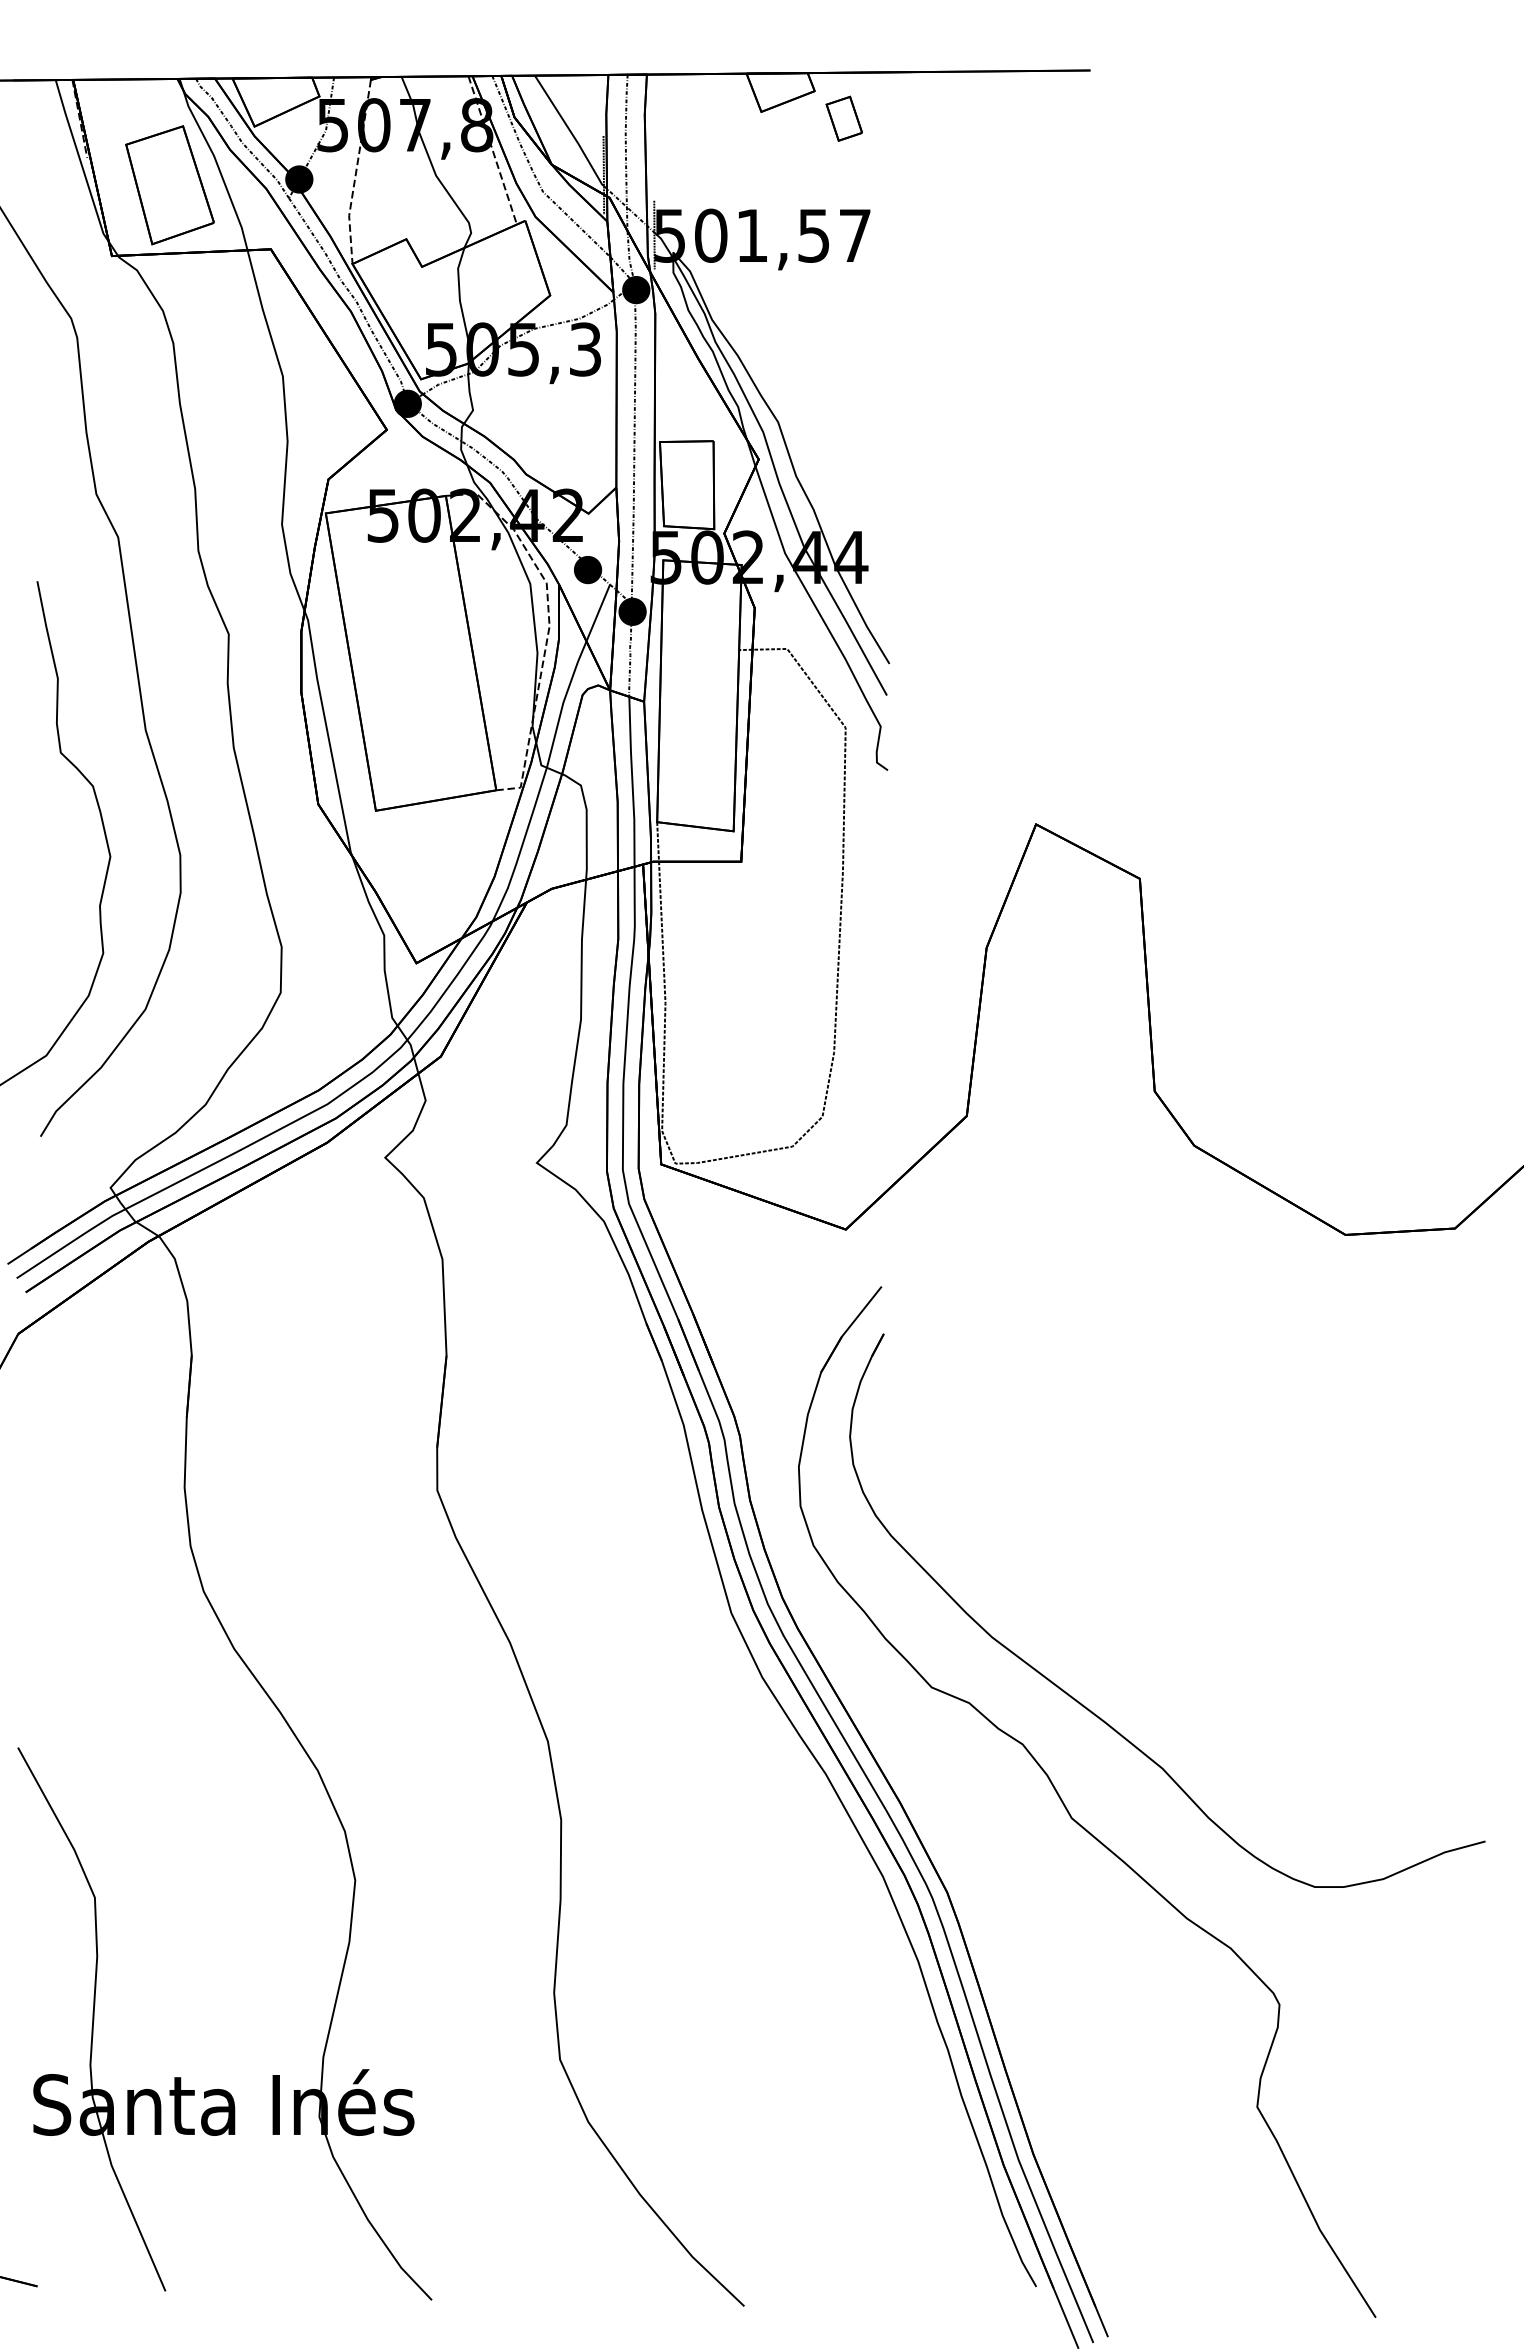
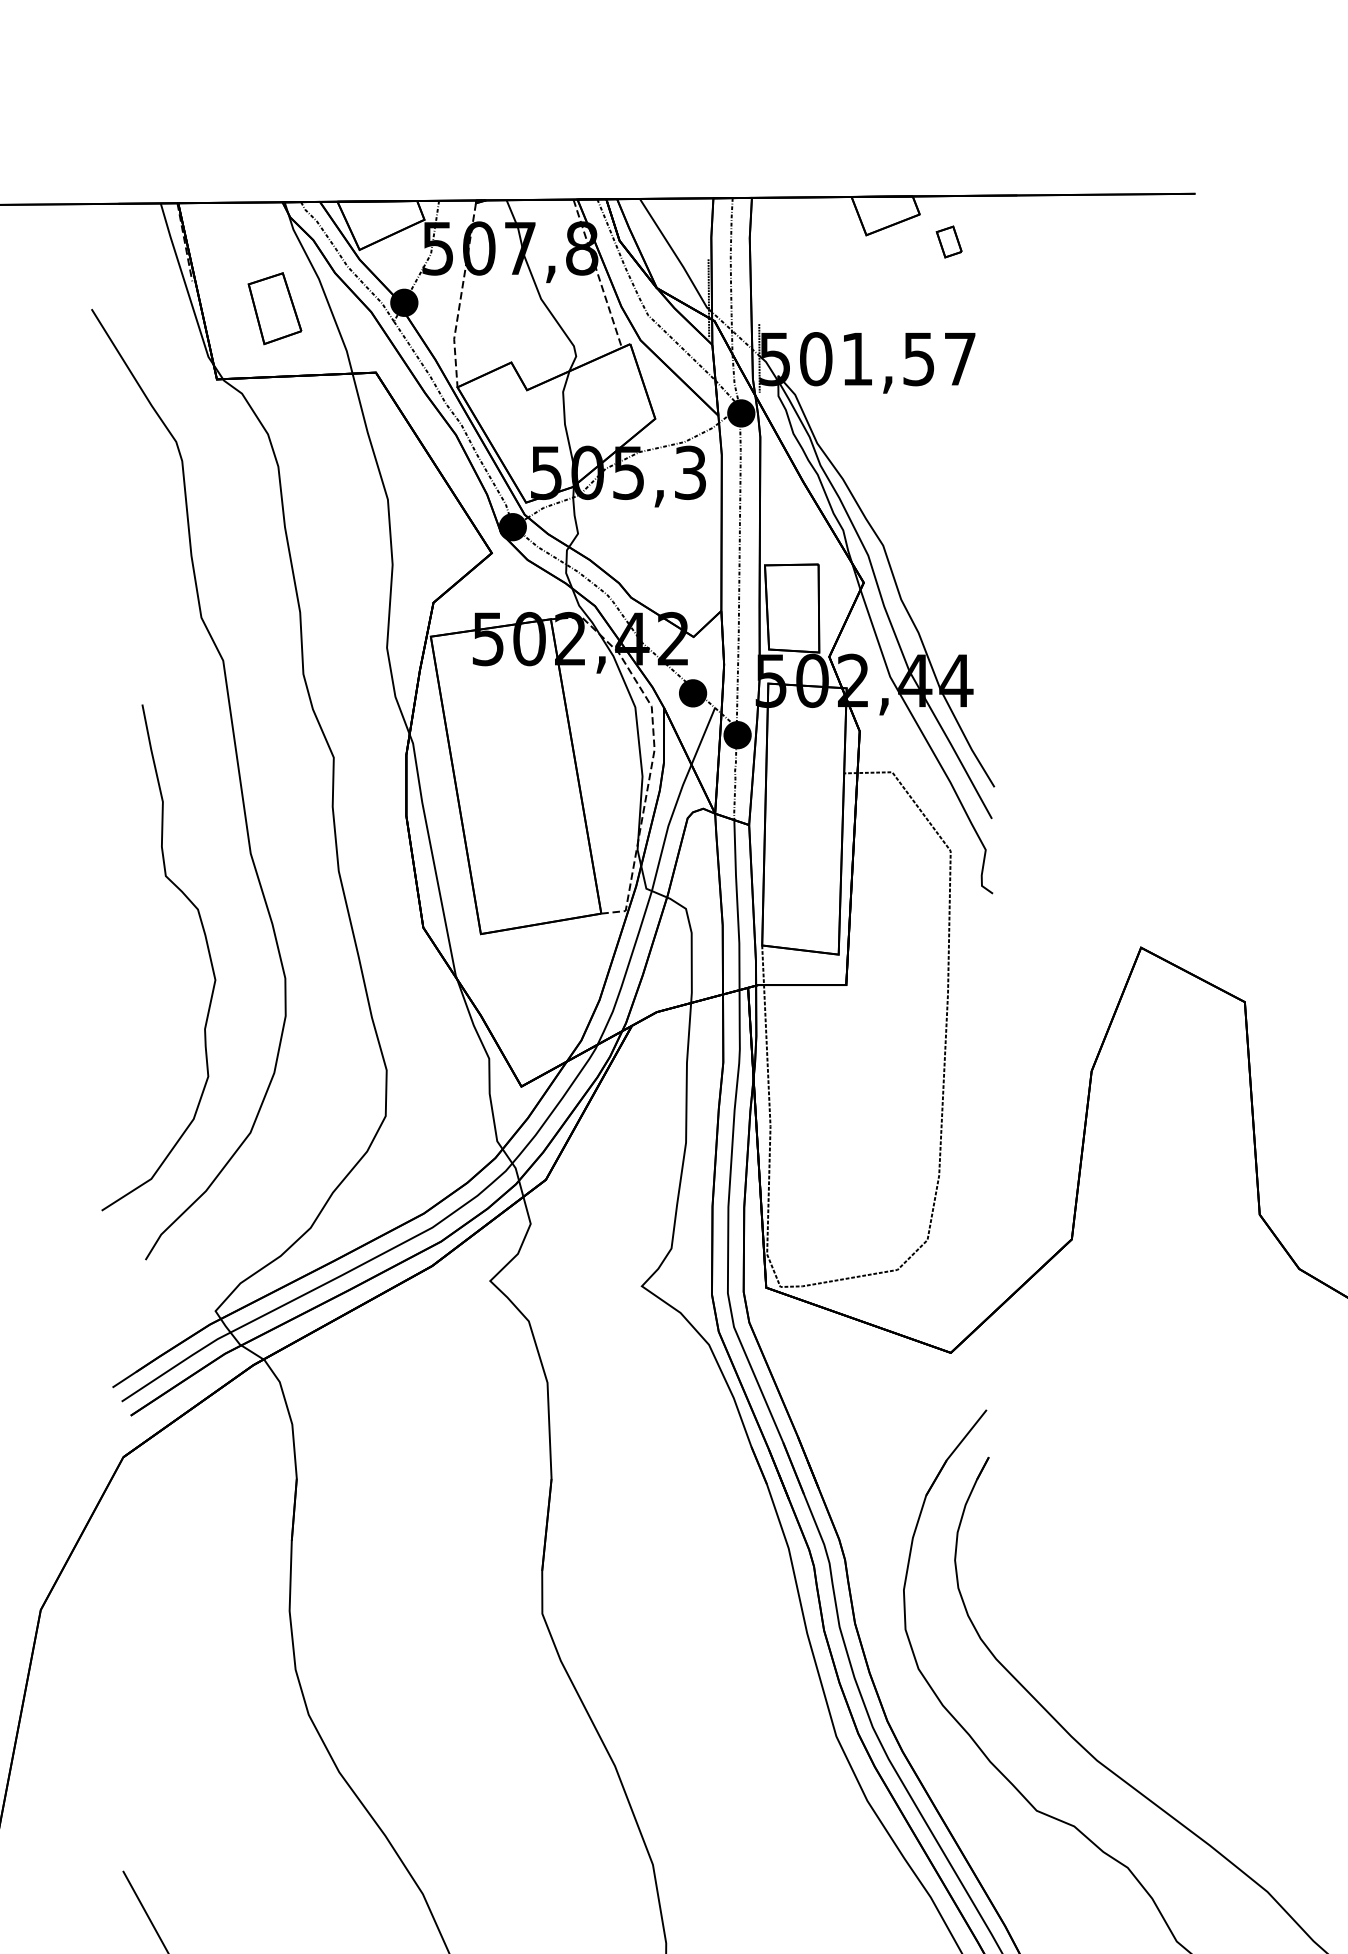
part: (843, 118) -> (948, 241), size x0.7
part: (169, 185) -> (274, 308), size x0.6

